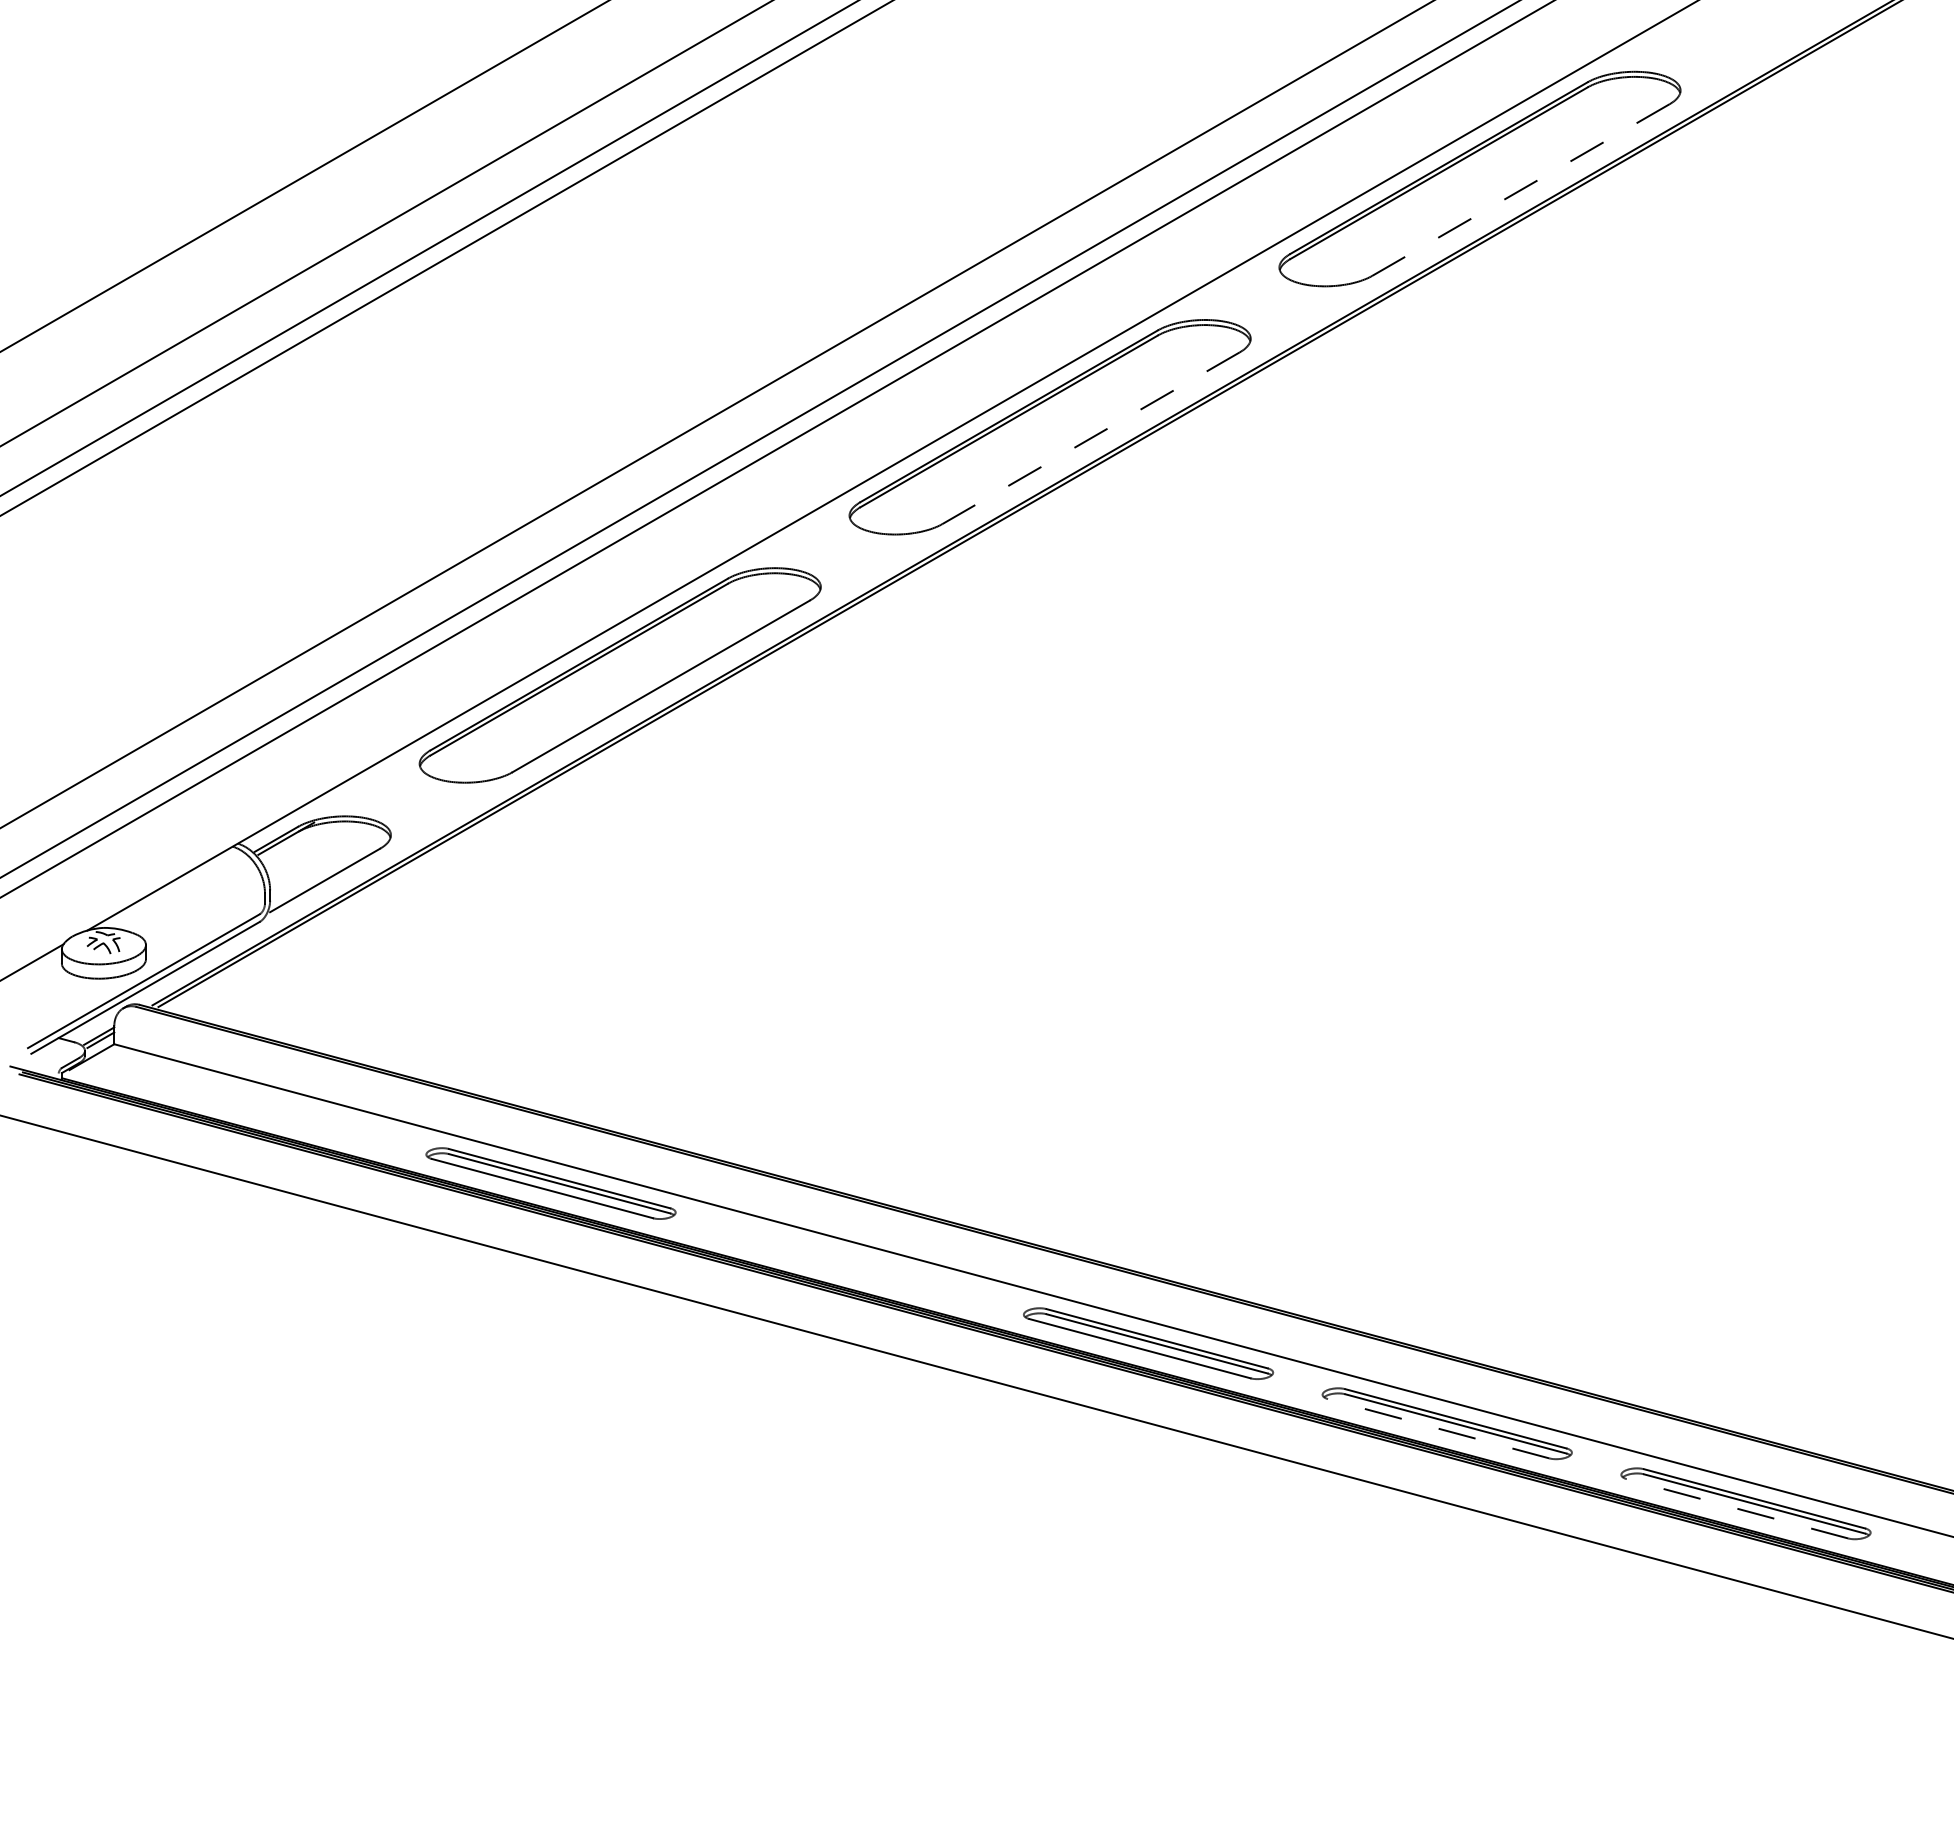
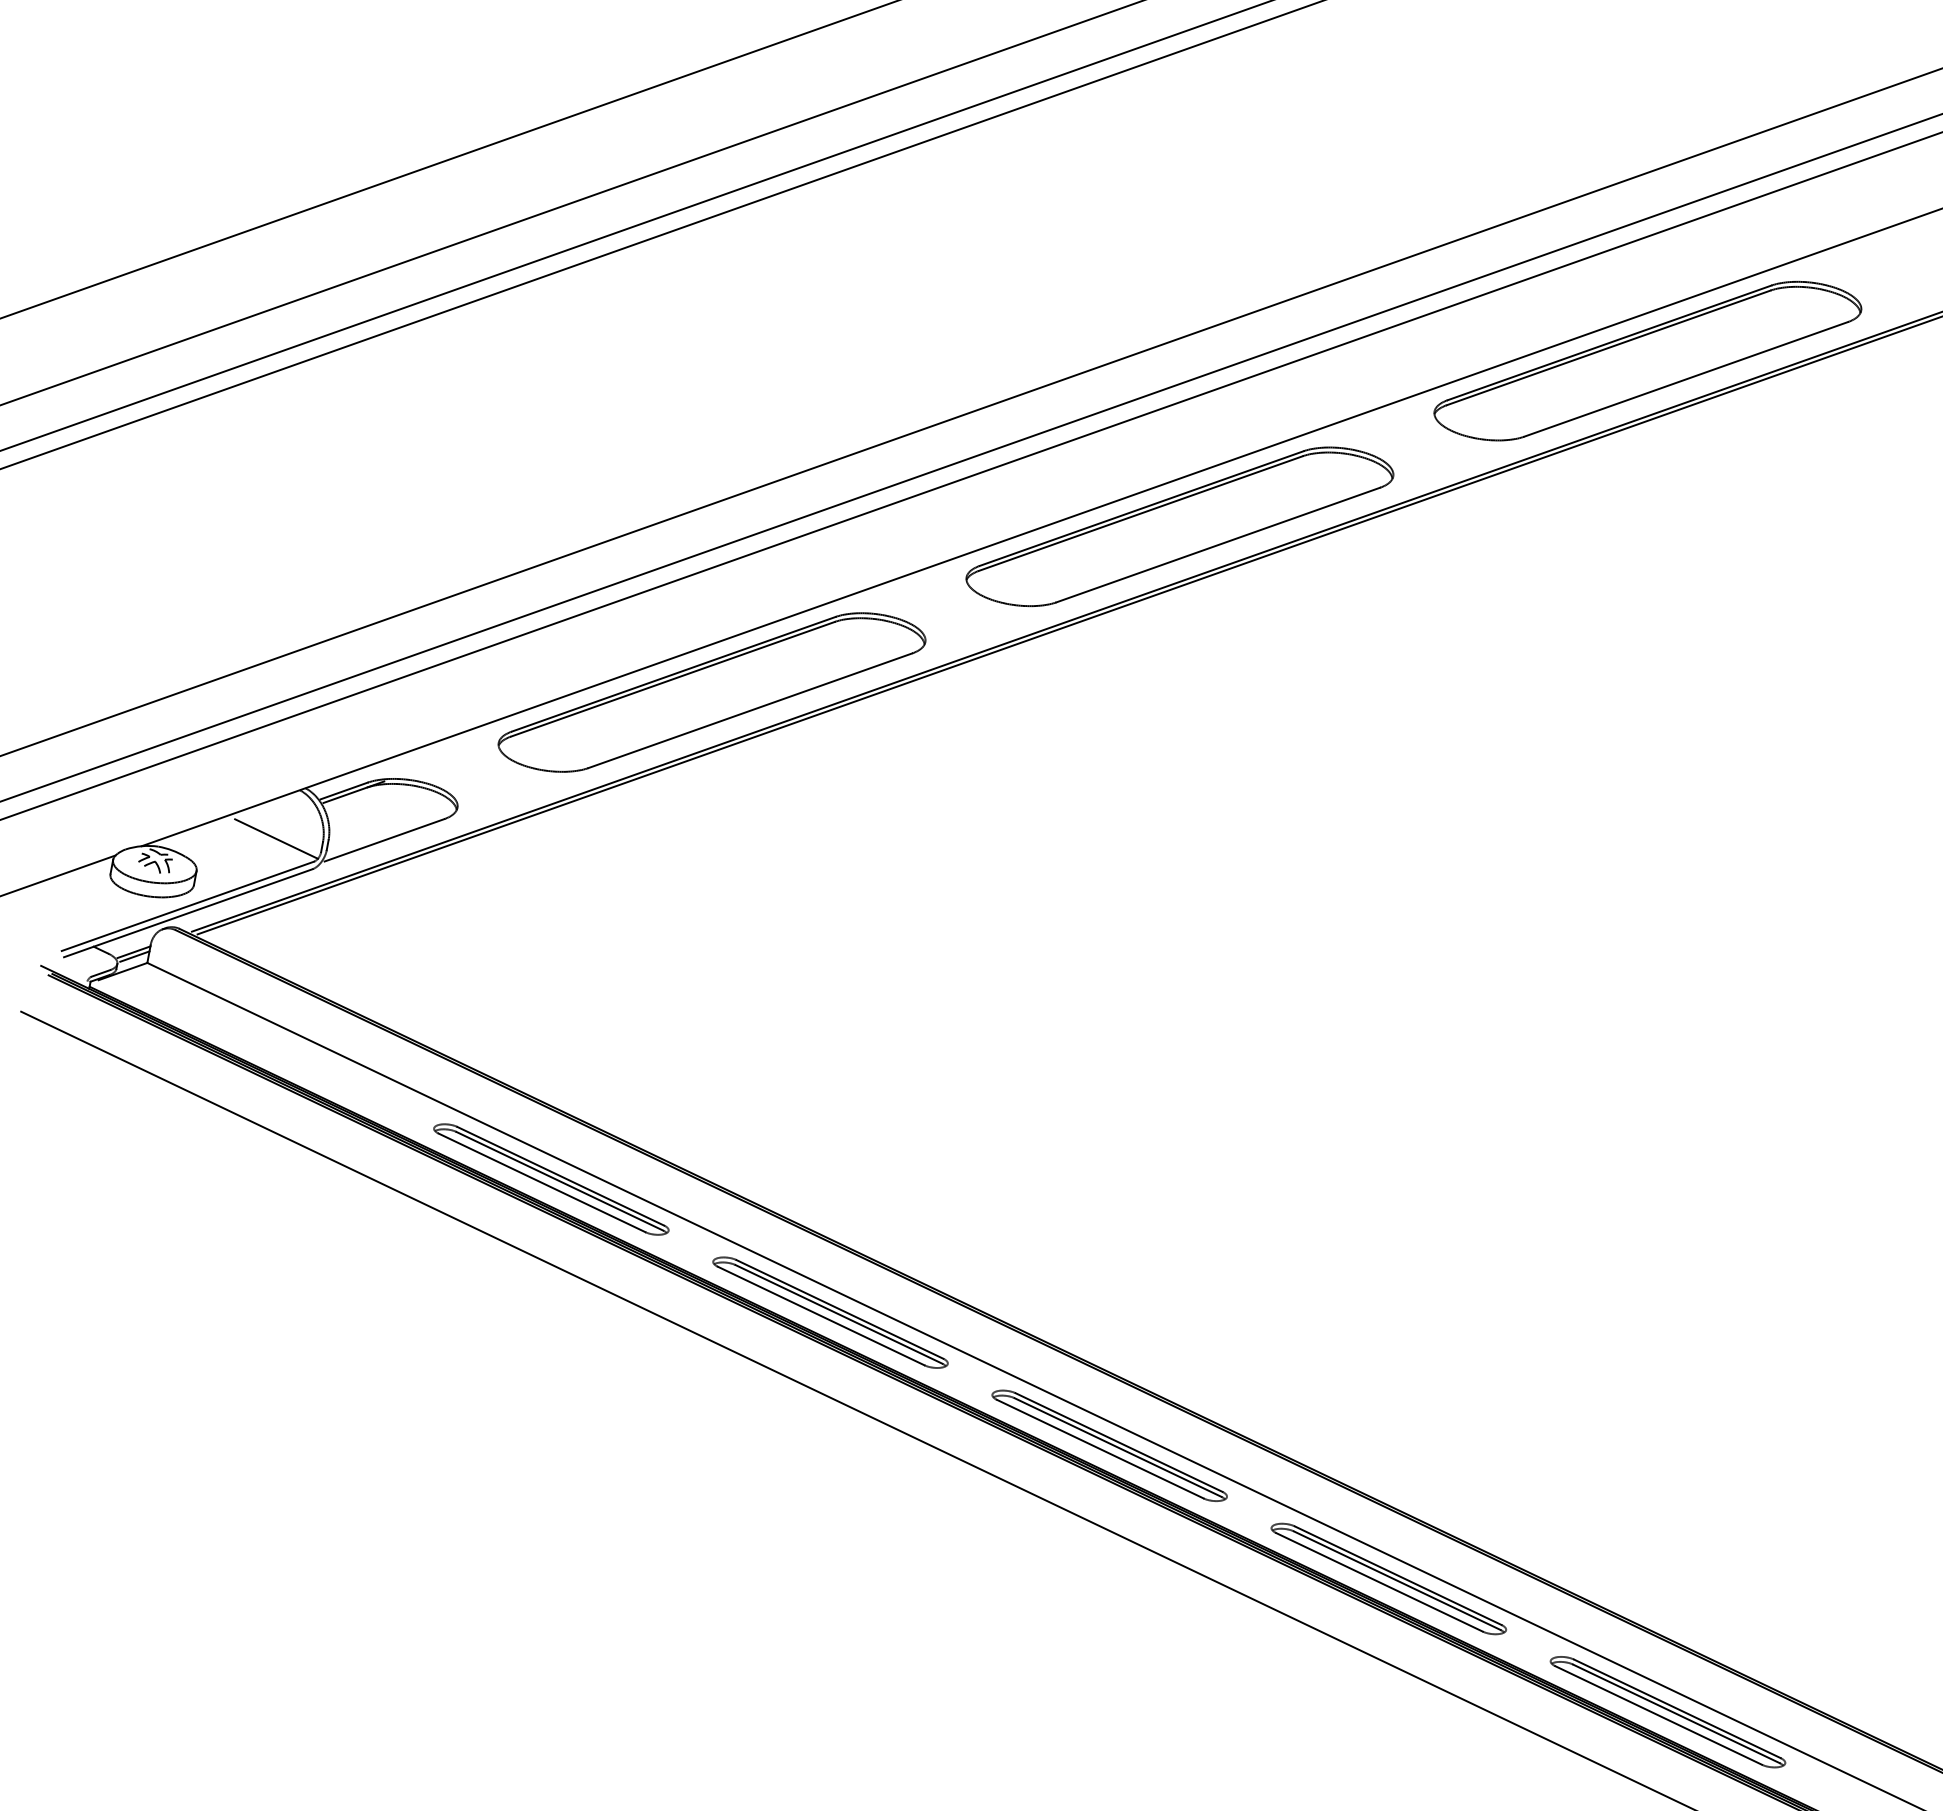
line: (1520, 190) -> (1685, 379), dashed -> solid
line: (1091, 438) -> (1218, 545), dashed -> solid
line: (218, 898) -> (276, 838), added
part: (849, 1263) -> (830, 1312), added
line: (1438, 1428) -> (1379, 1582), dashed -> solid
line: (1737, 1508) -> (1658, 1715), dashed -> solid

